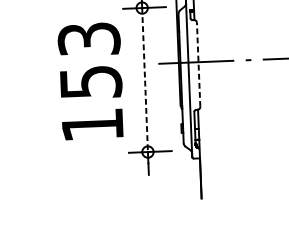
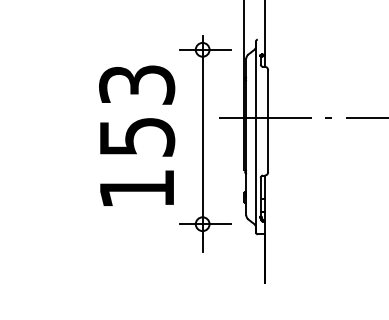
line: (198, 65) -> (268, 121), dashed -> solid
line: (144, 80) -> (202, 137), dashed -> solid

